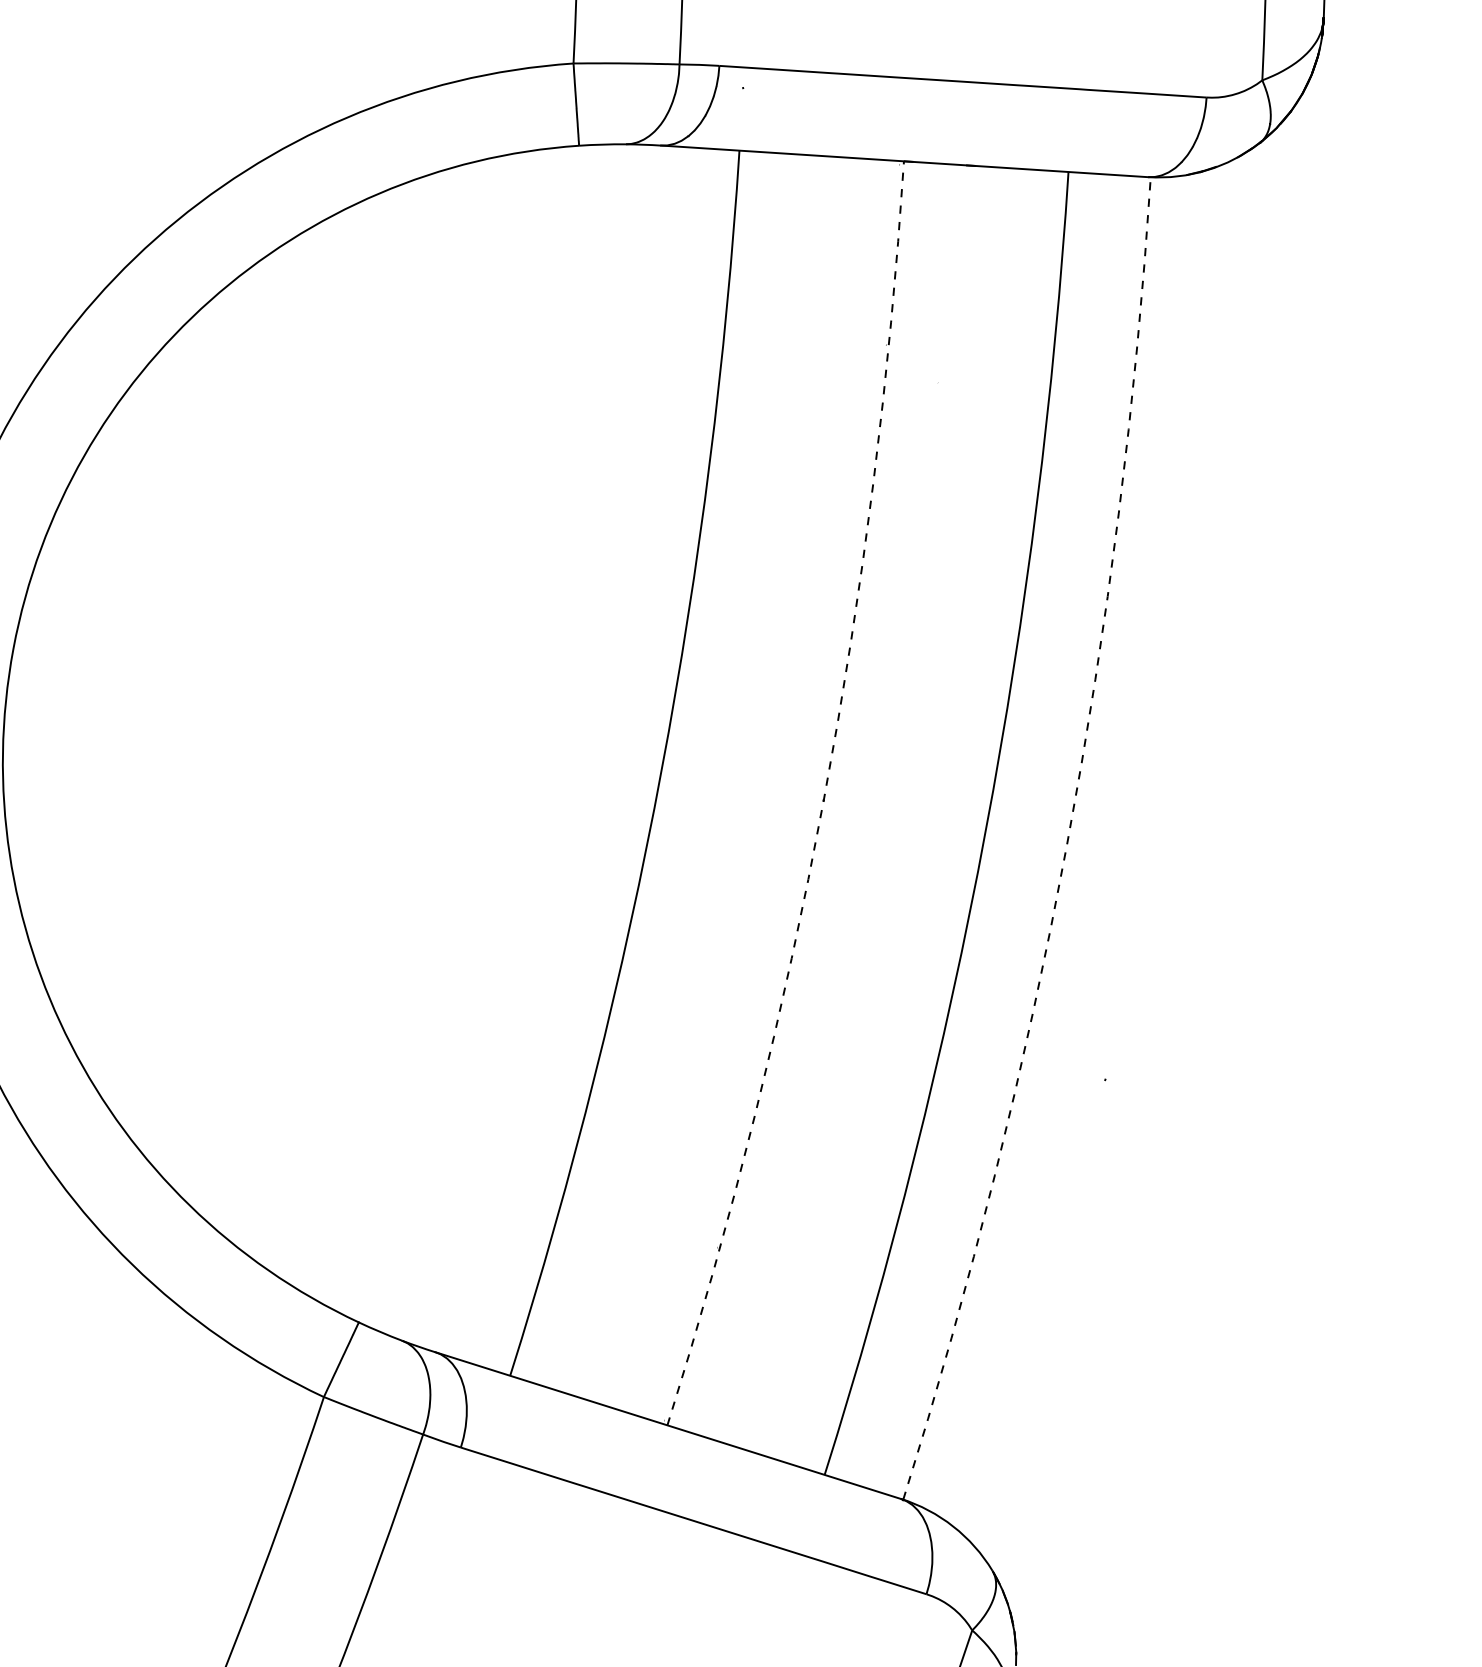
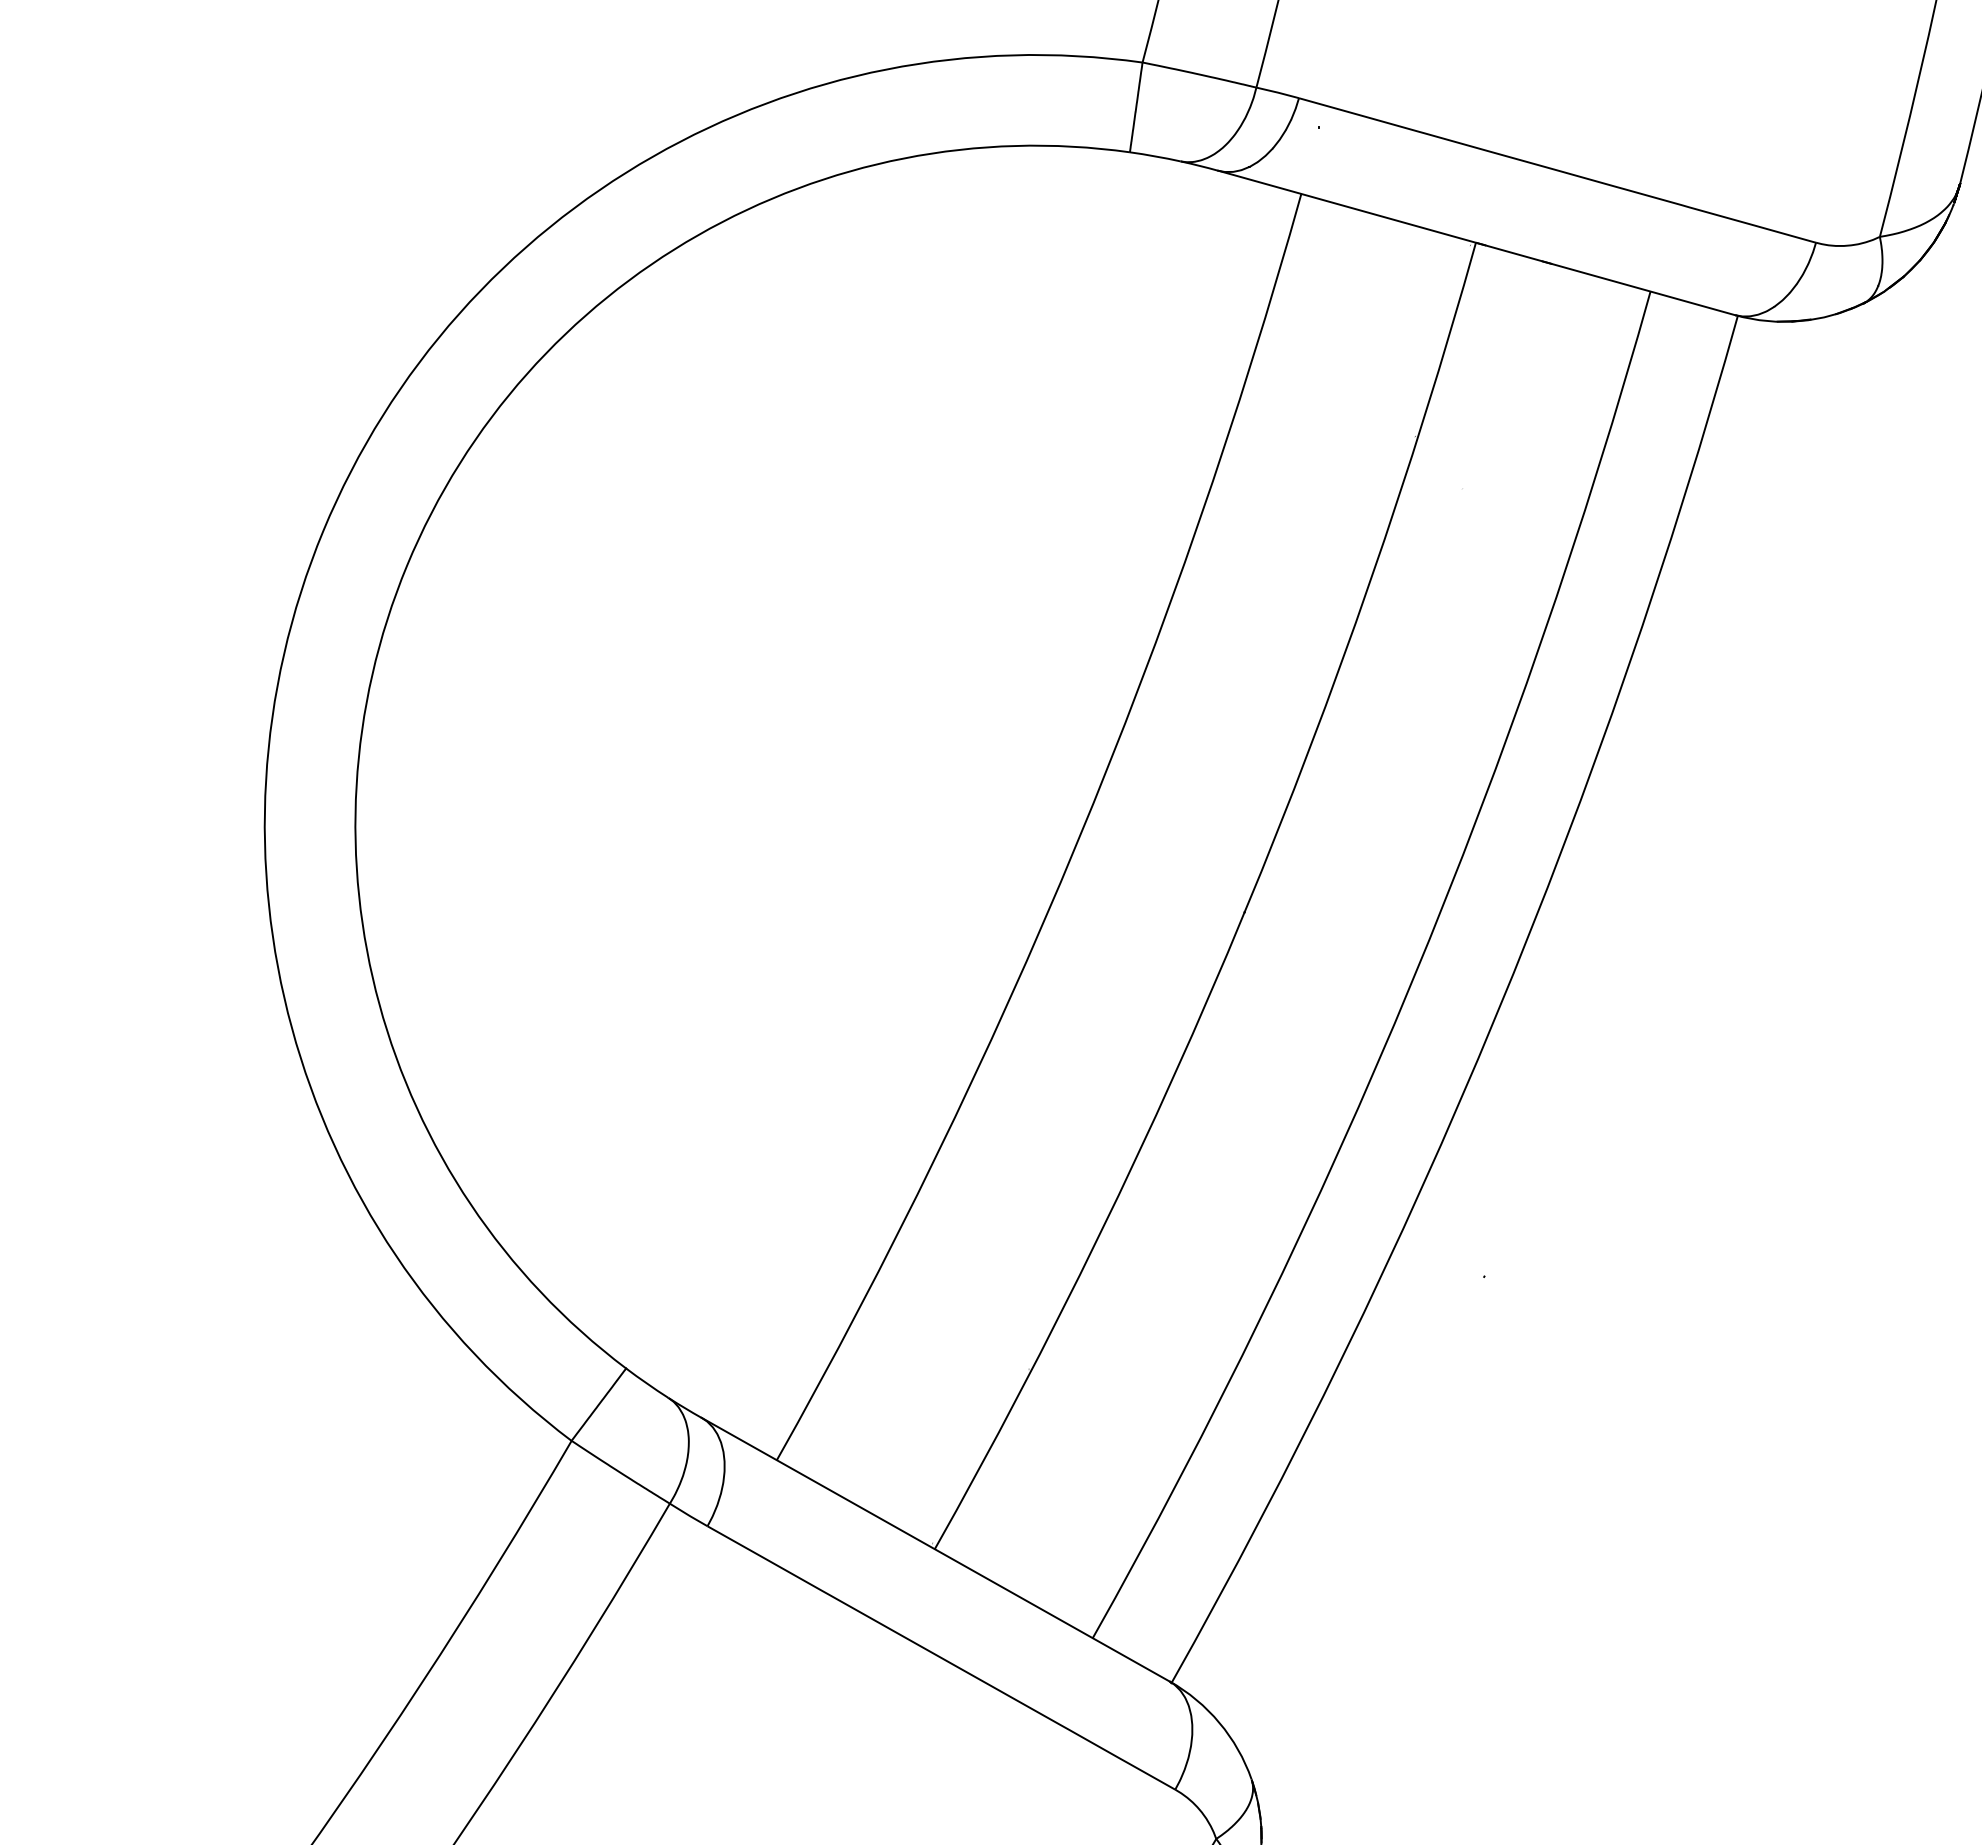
arc: (823, 800) -> (1244, 912), dashed -> solid
arc: (1066, 846) -> (1495, 1016), dashed -> solid

